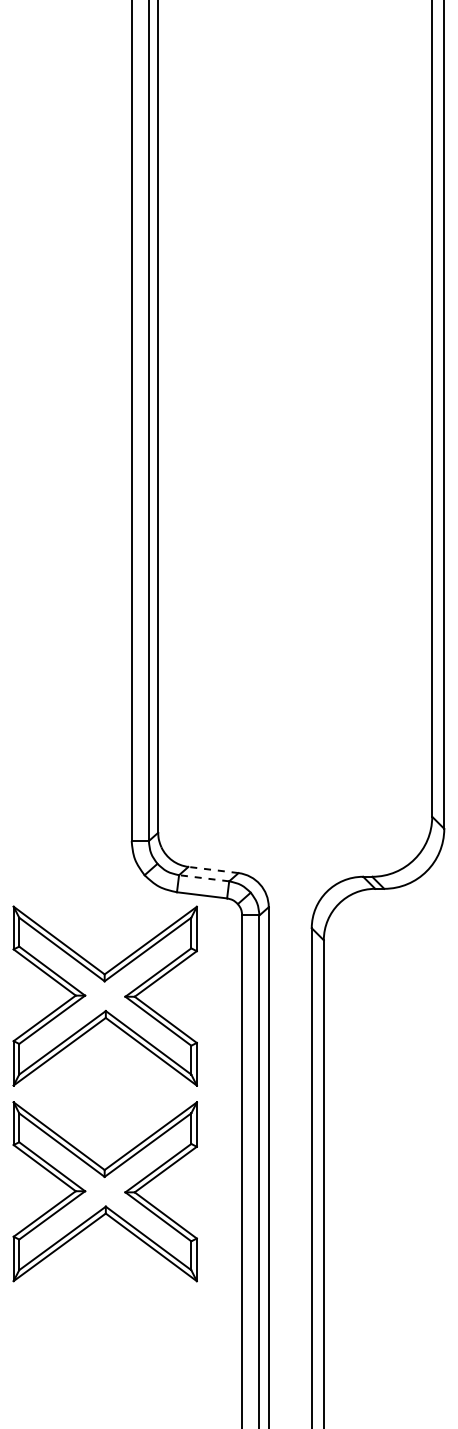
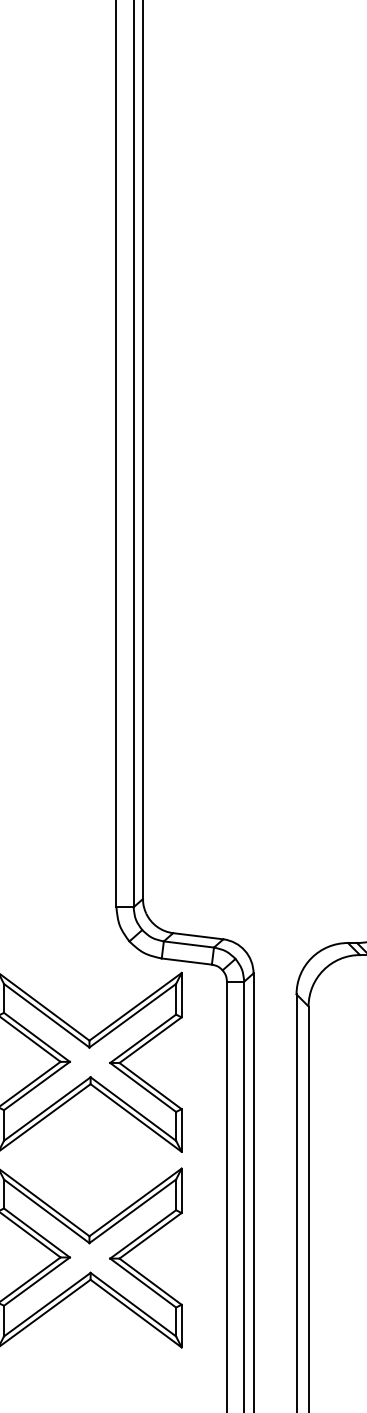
line: (213, 869) -> (198, 935), dashed -> solid
line: (203, 878) -> (188, 944), dashed -> solid

